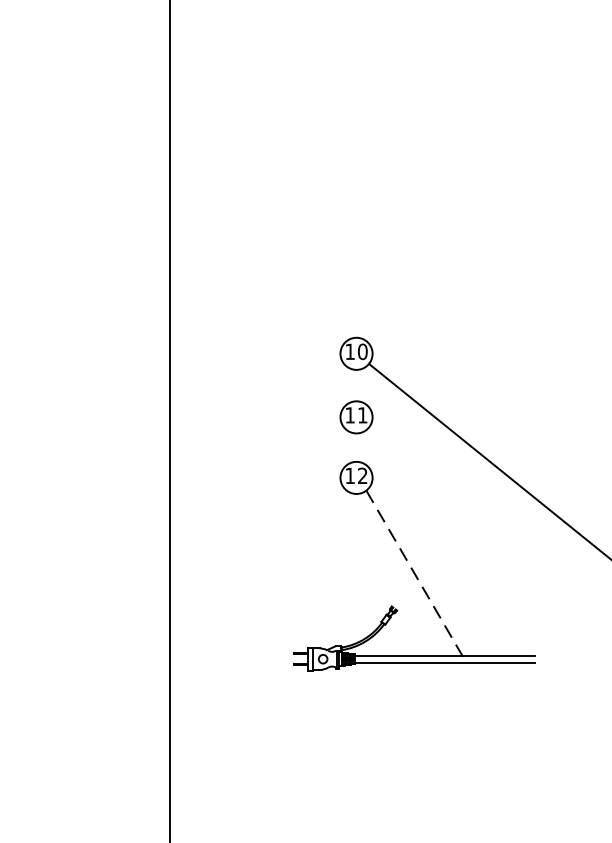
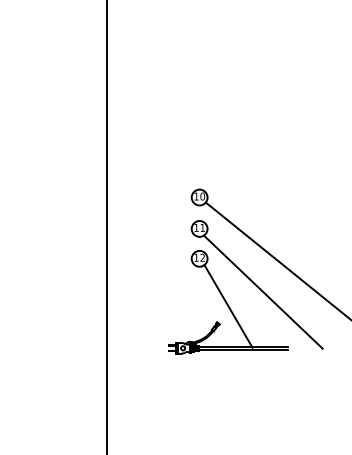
line: (483, 544) -> (262, 291), added
line: (414, 574) -> (228, 306), dashed -> solid

